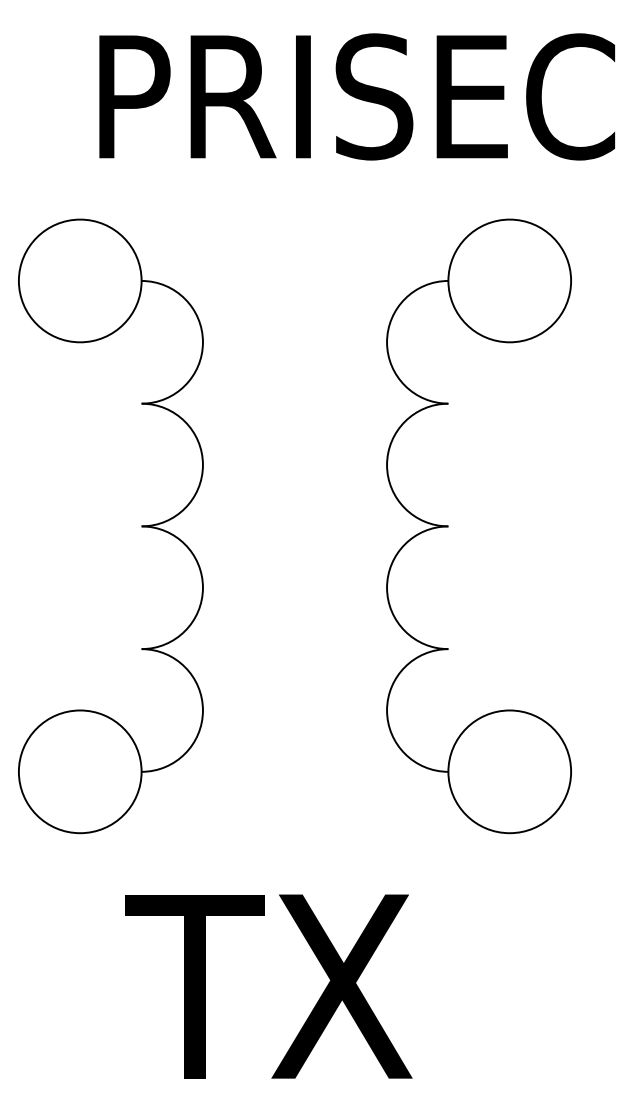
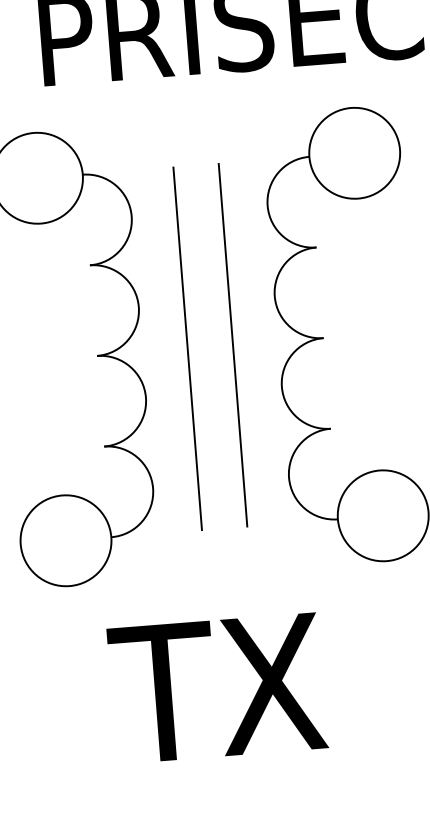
line: (264, 525) -> (187, 348), added
line: (325, 525) -> (232, 344), added

